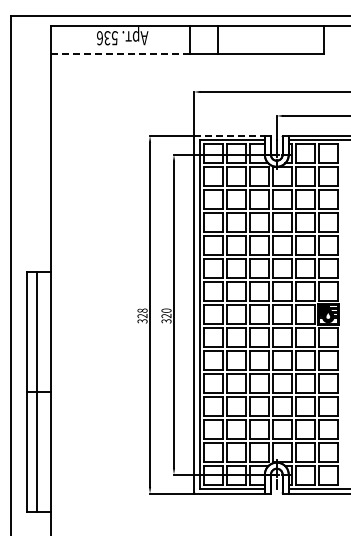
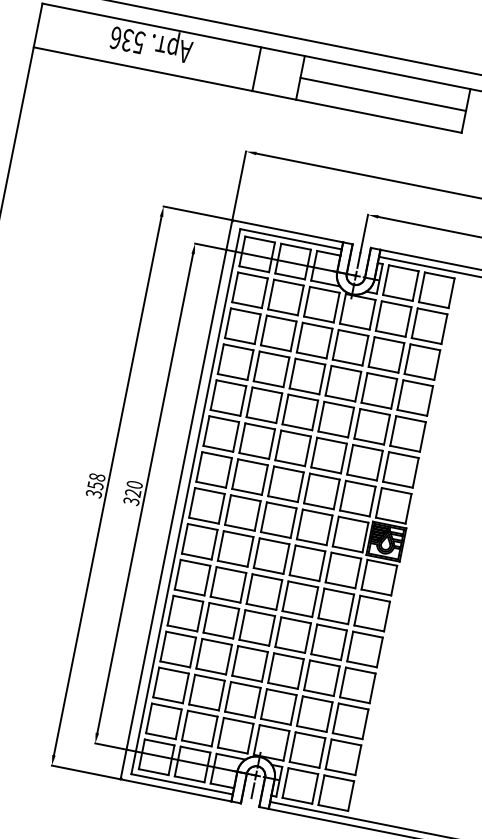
line: (271, 40) -> (383, 95), added
line: (120, 54) -> (142, 69), dashed -> solid
line: (229, 135) -> (287, 230), dashed -> solid
text: (142, 315) -> (95, 484), 328 -> 358

